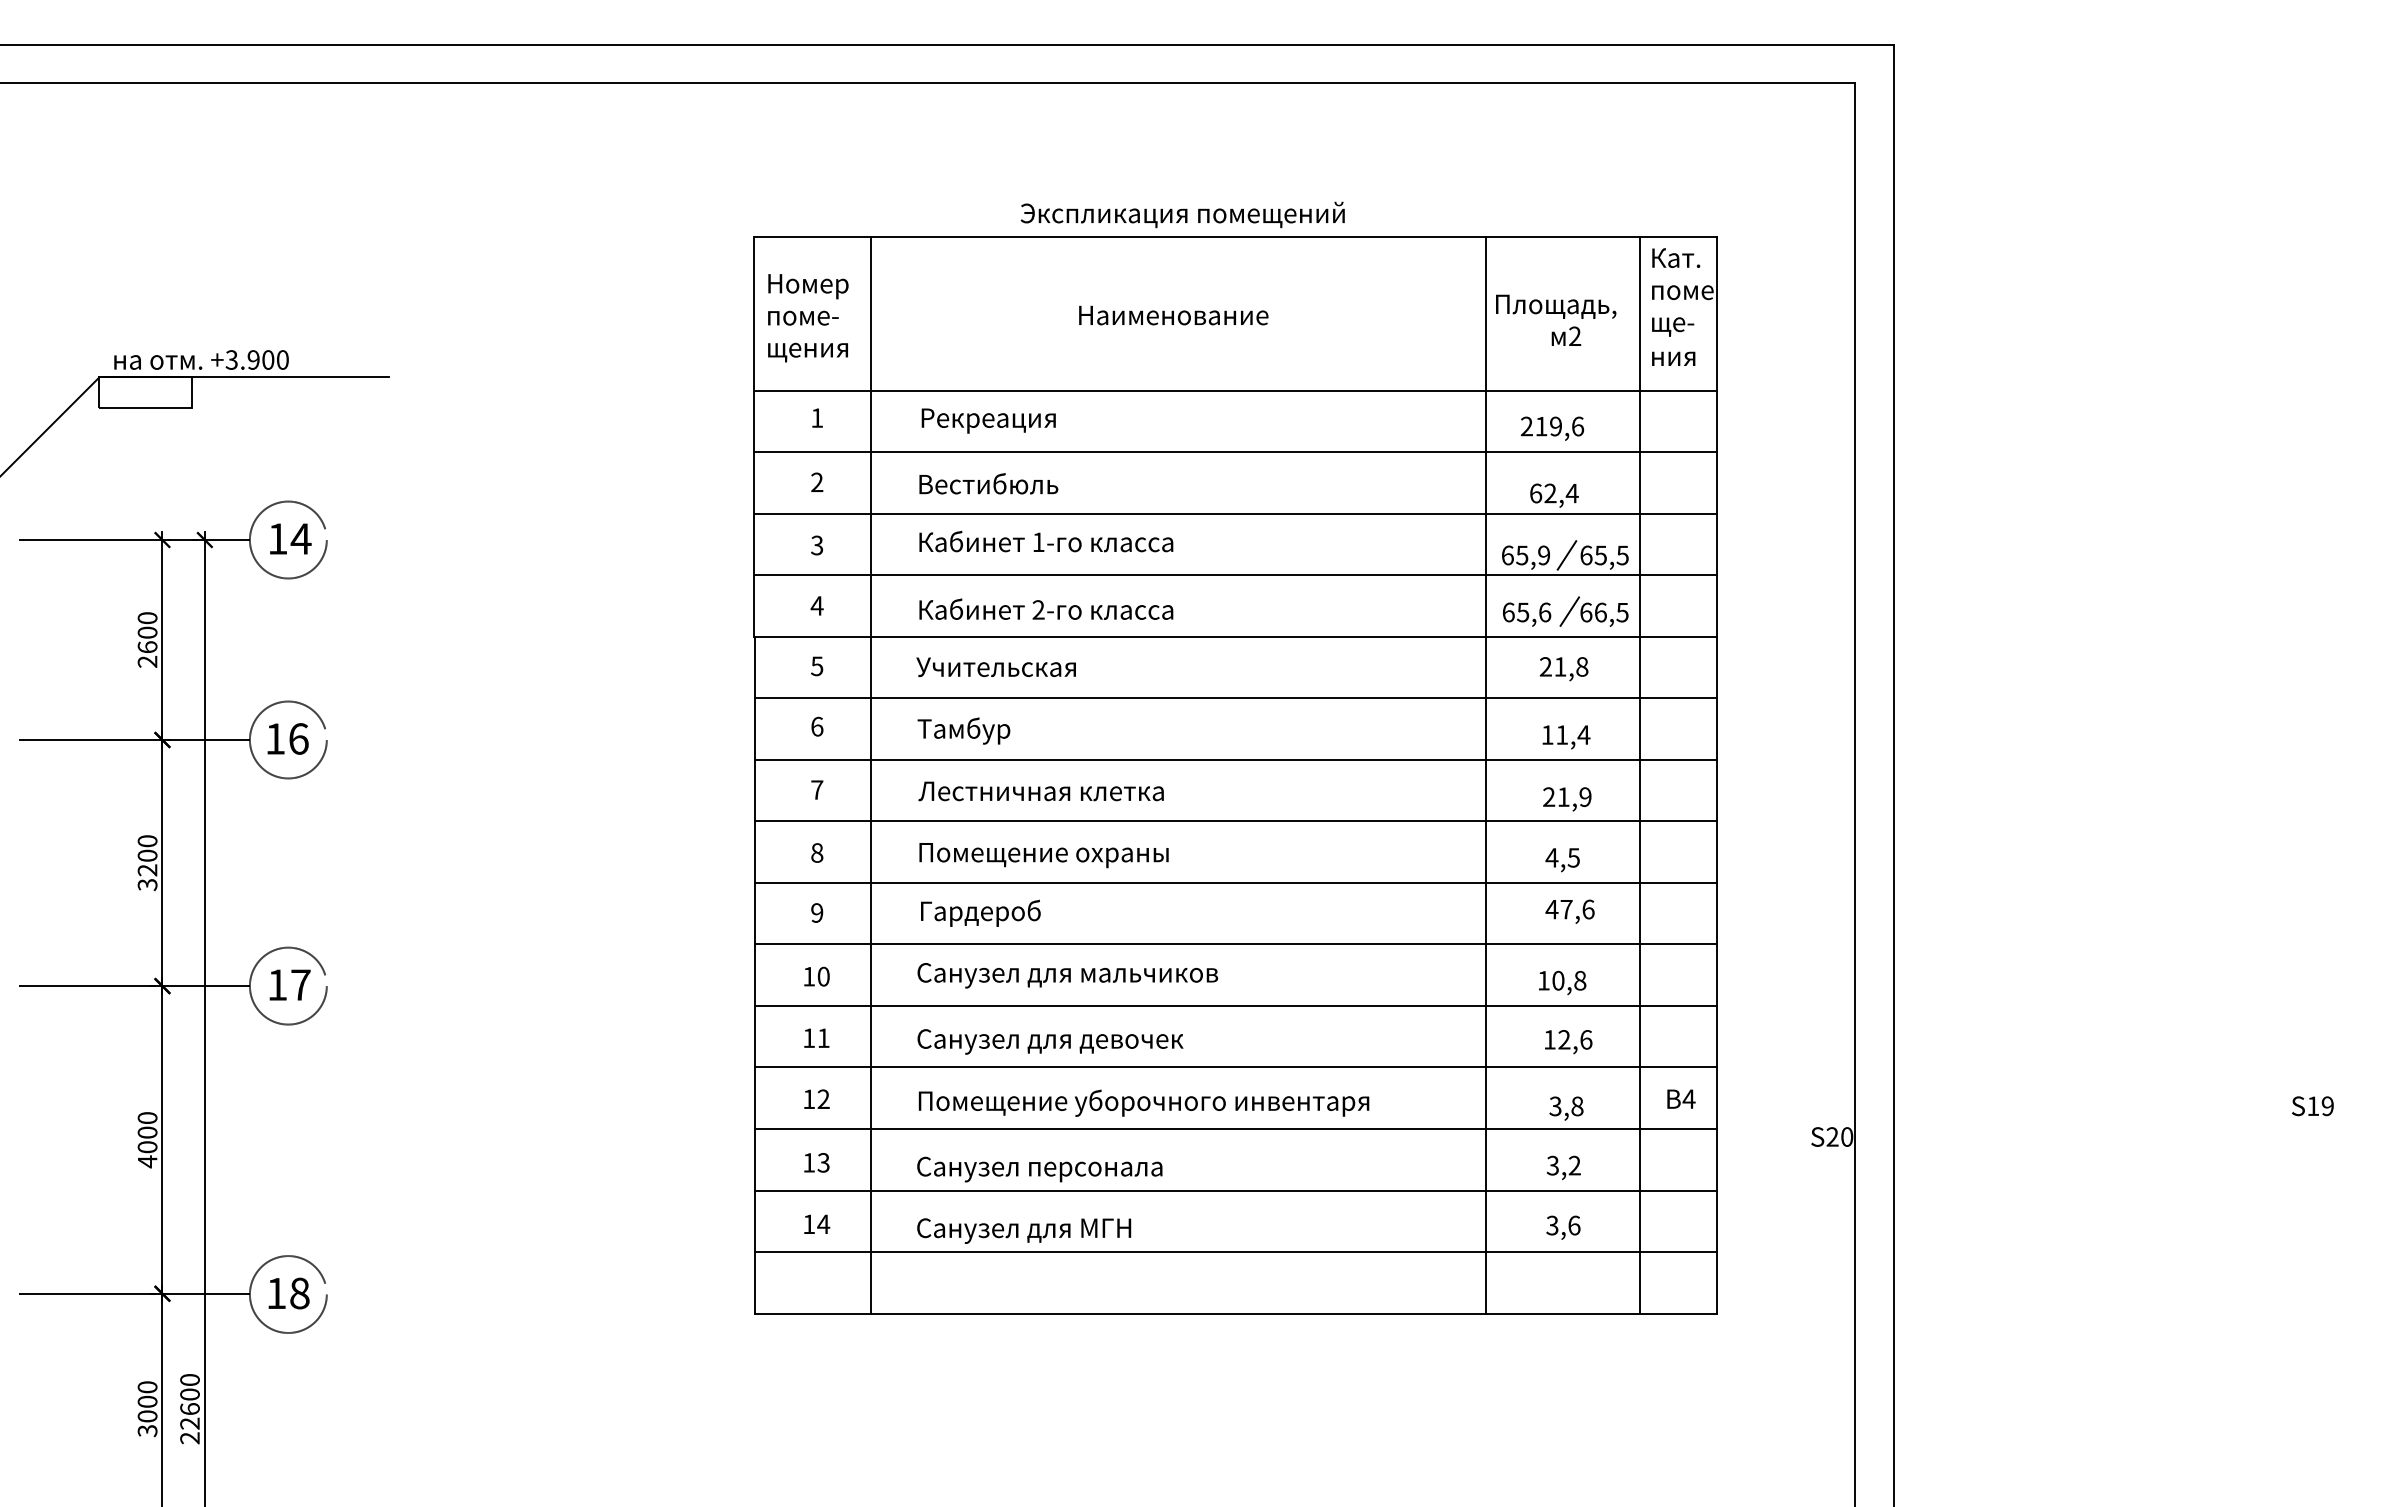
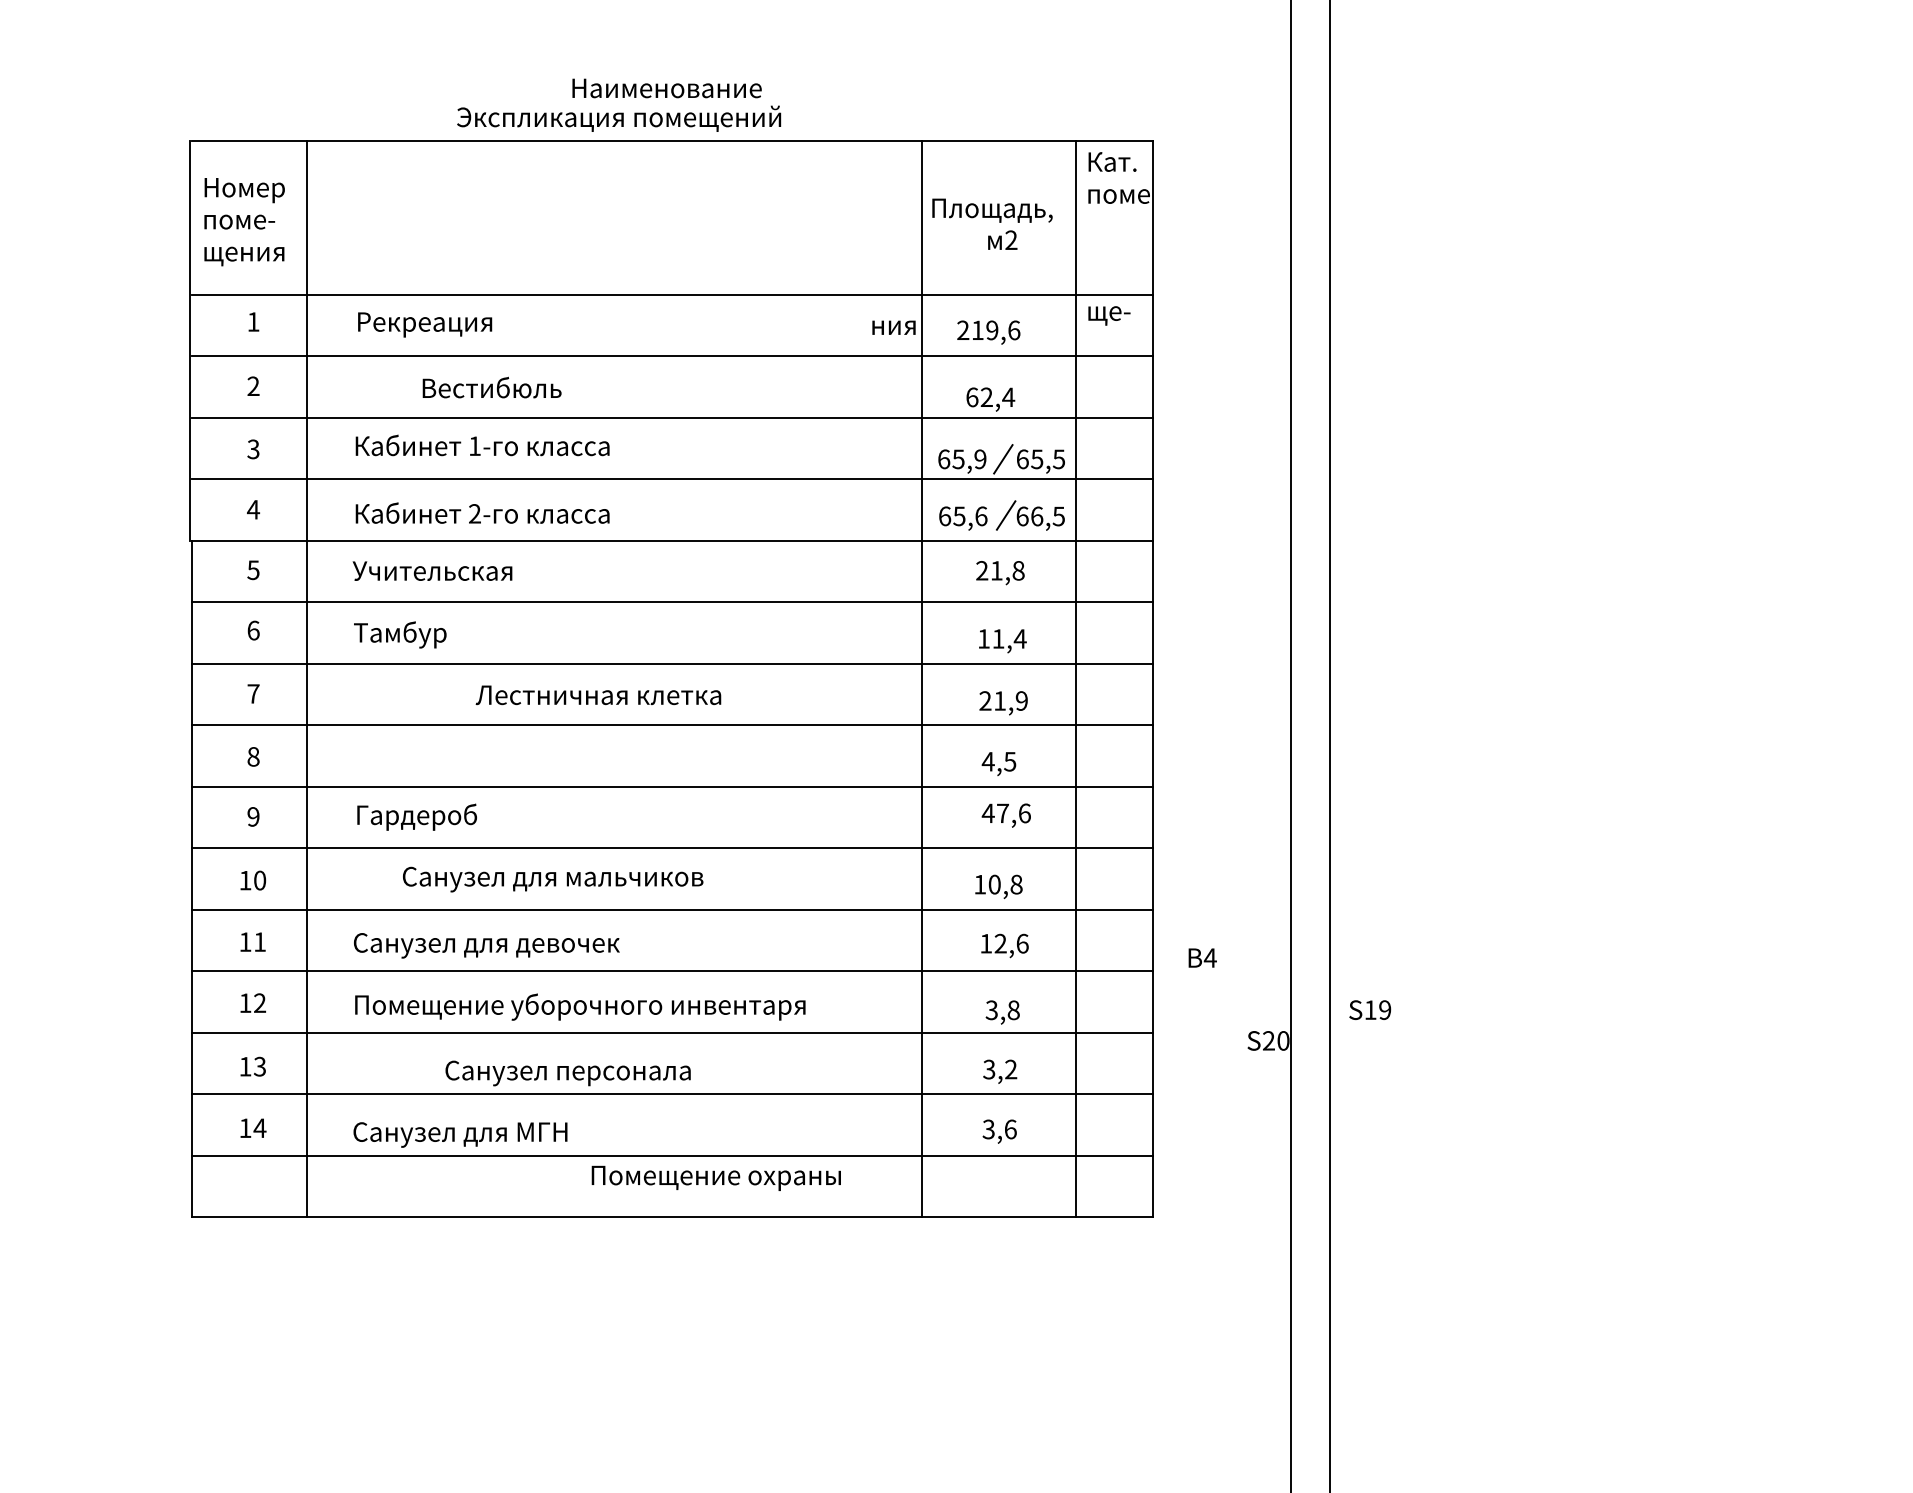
text: (1173, 315) -> (666, 88), moved
text: (1673, 326) -> (1109, 315), moved
text: (1673, 358) -> (893, 327), moved
text: (988, 483) -> (491, 387), moved
text: (1040, 791) -> (597, 695), moved
text: (1043, 855) -> (715, 1178), moved
text: (1067, 975) -> (552, 879), moved
text: (1681, 1098) -> (1202, 957), moved
text: (2312, 1106) -> (1369, 1010), moved
text: (1039, 1169) -> (567, 1073), moved

